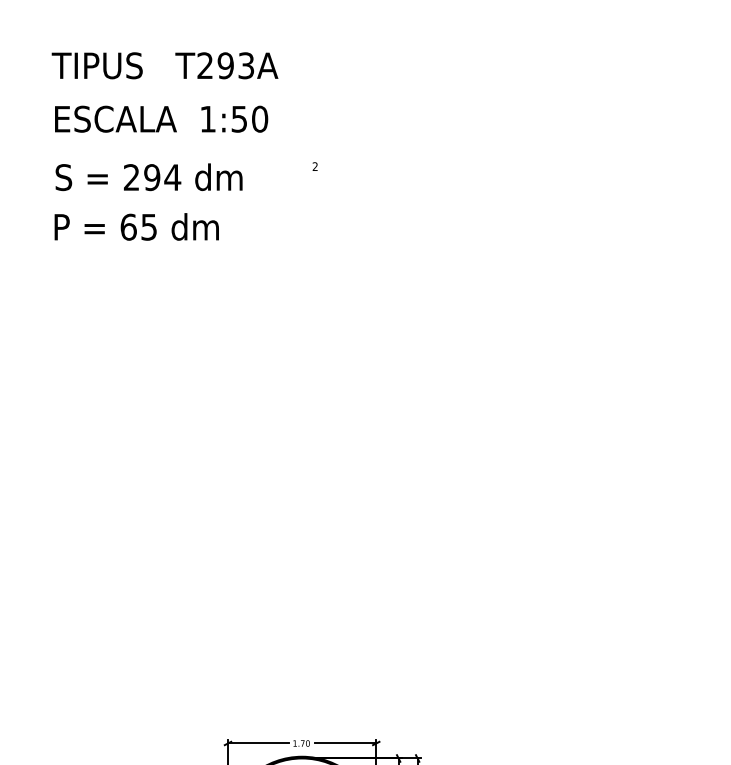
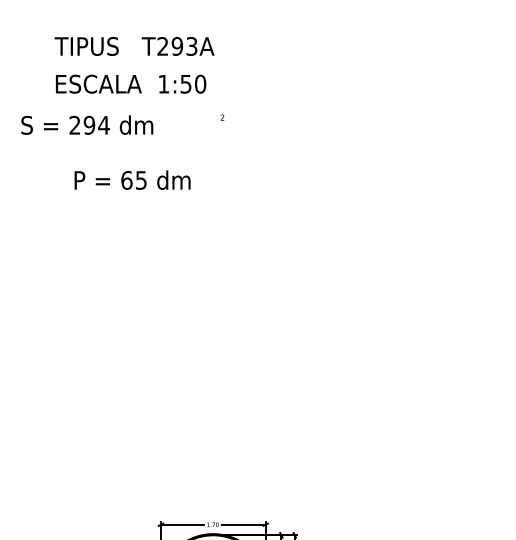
text: (164, 65) -> (134, 46), moved
text: (162, 118) -> (131, 83), moved
text: (149, 176) -> (87, 124), moved
text: (136, 225) -> (132, 179), moved

